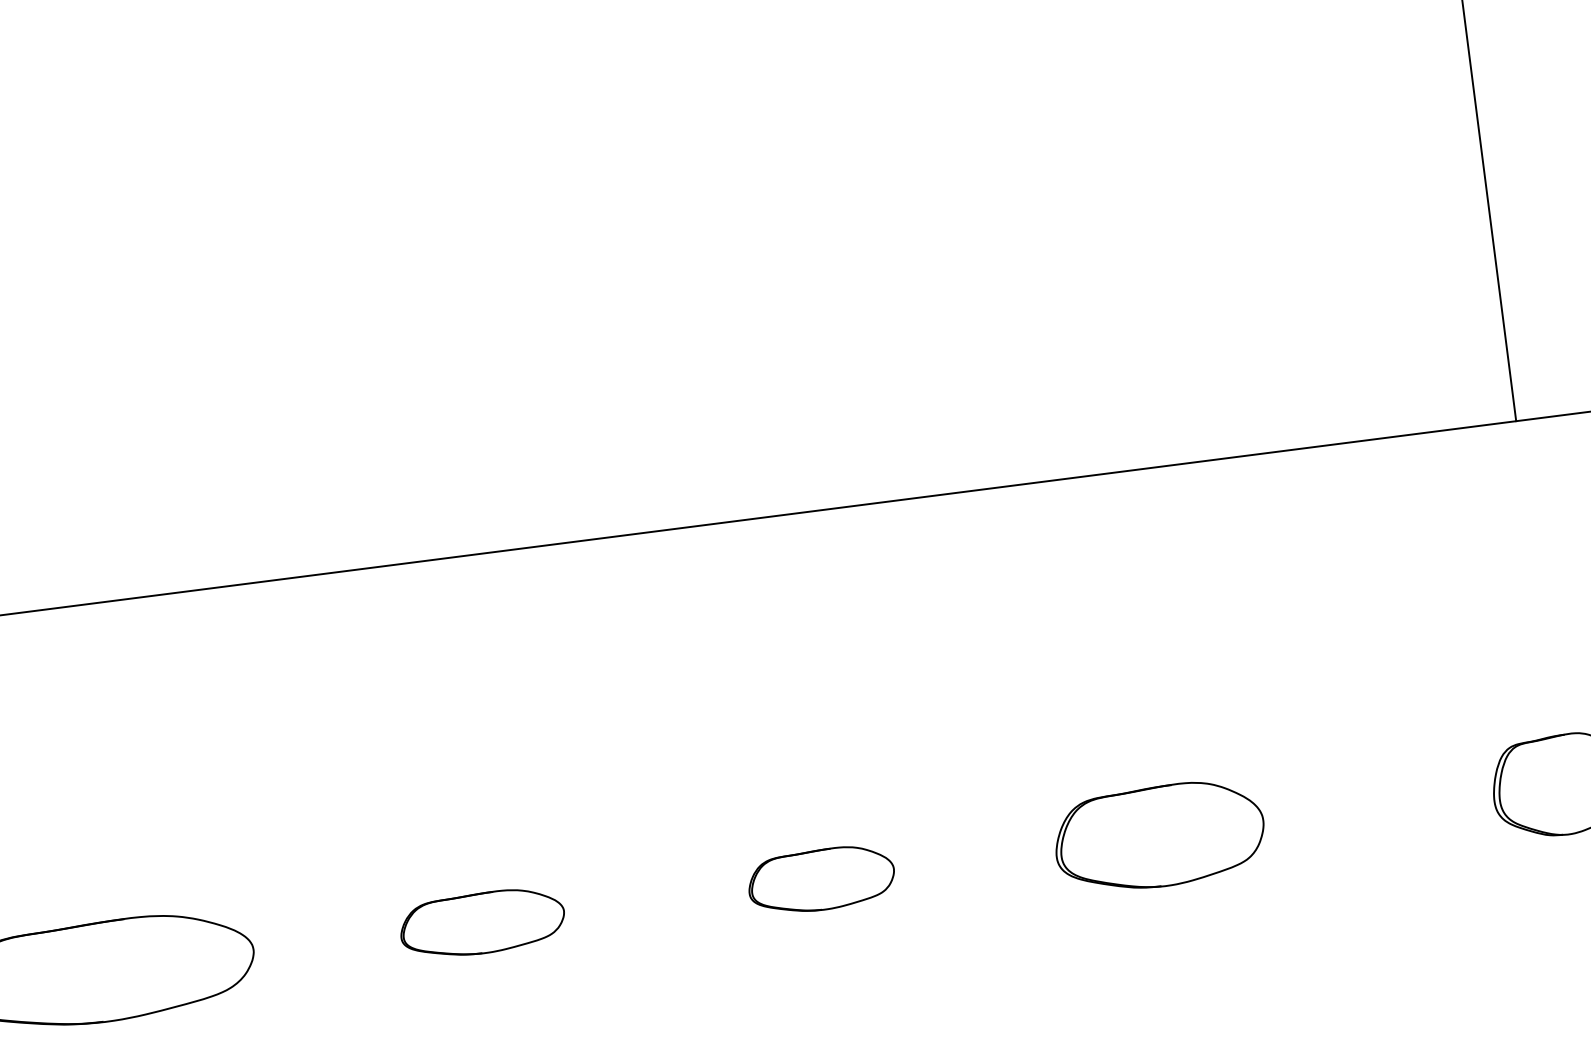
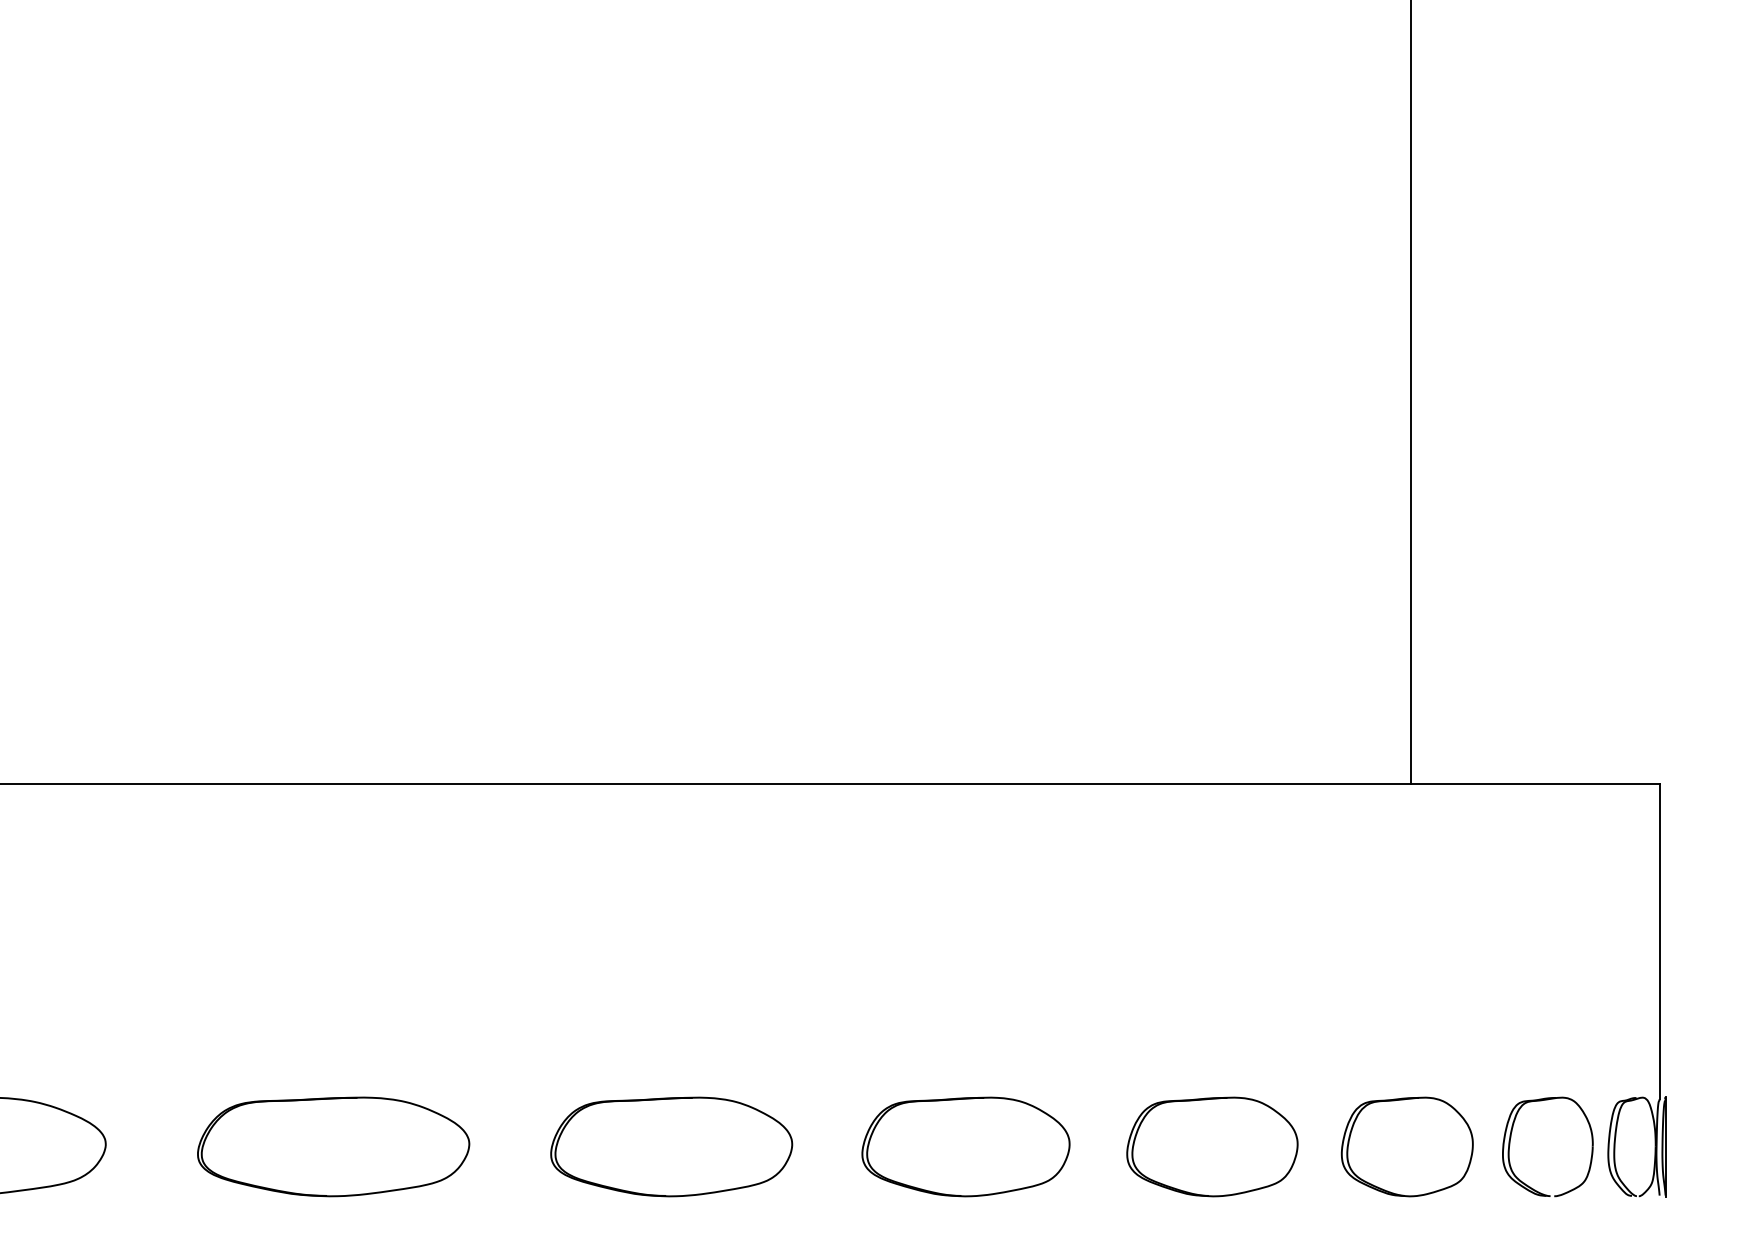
part: (1363, 809) -> (1212, 1146), added
part: (1159, 836) -> (965, 1146), moved
part: (821, 879) -> (671, 1146), size x1.67
part: (482, 922) -> (333, 1146), size x1.67

